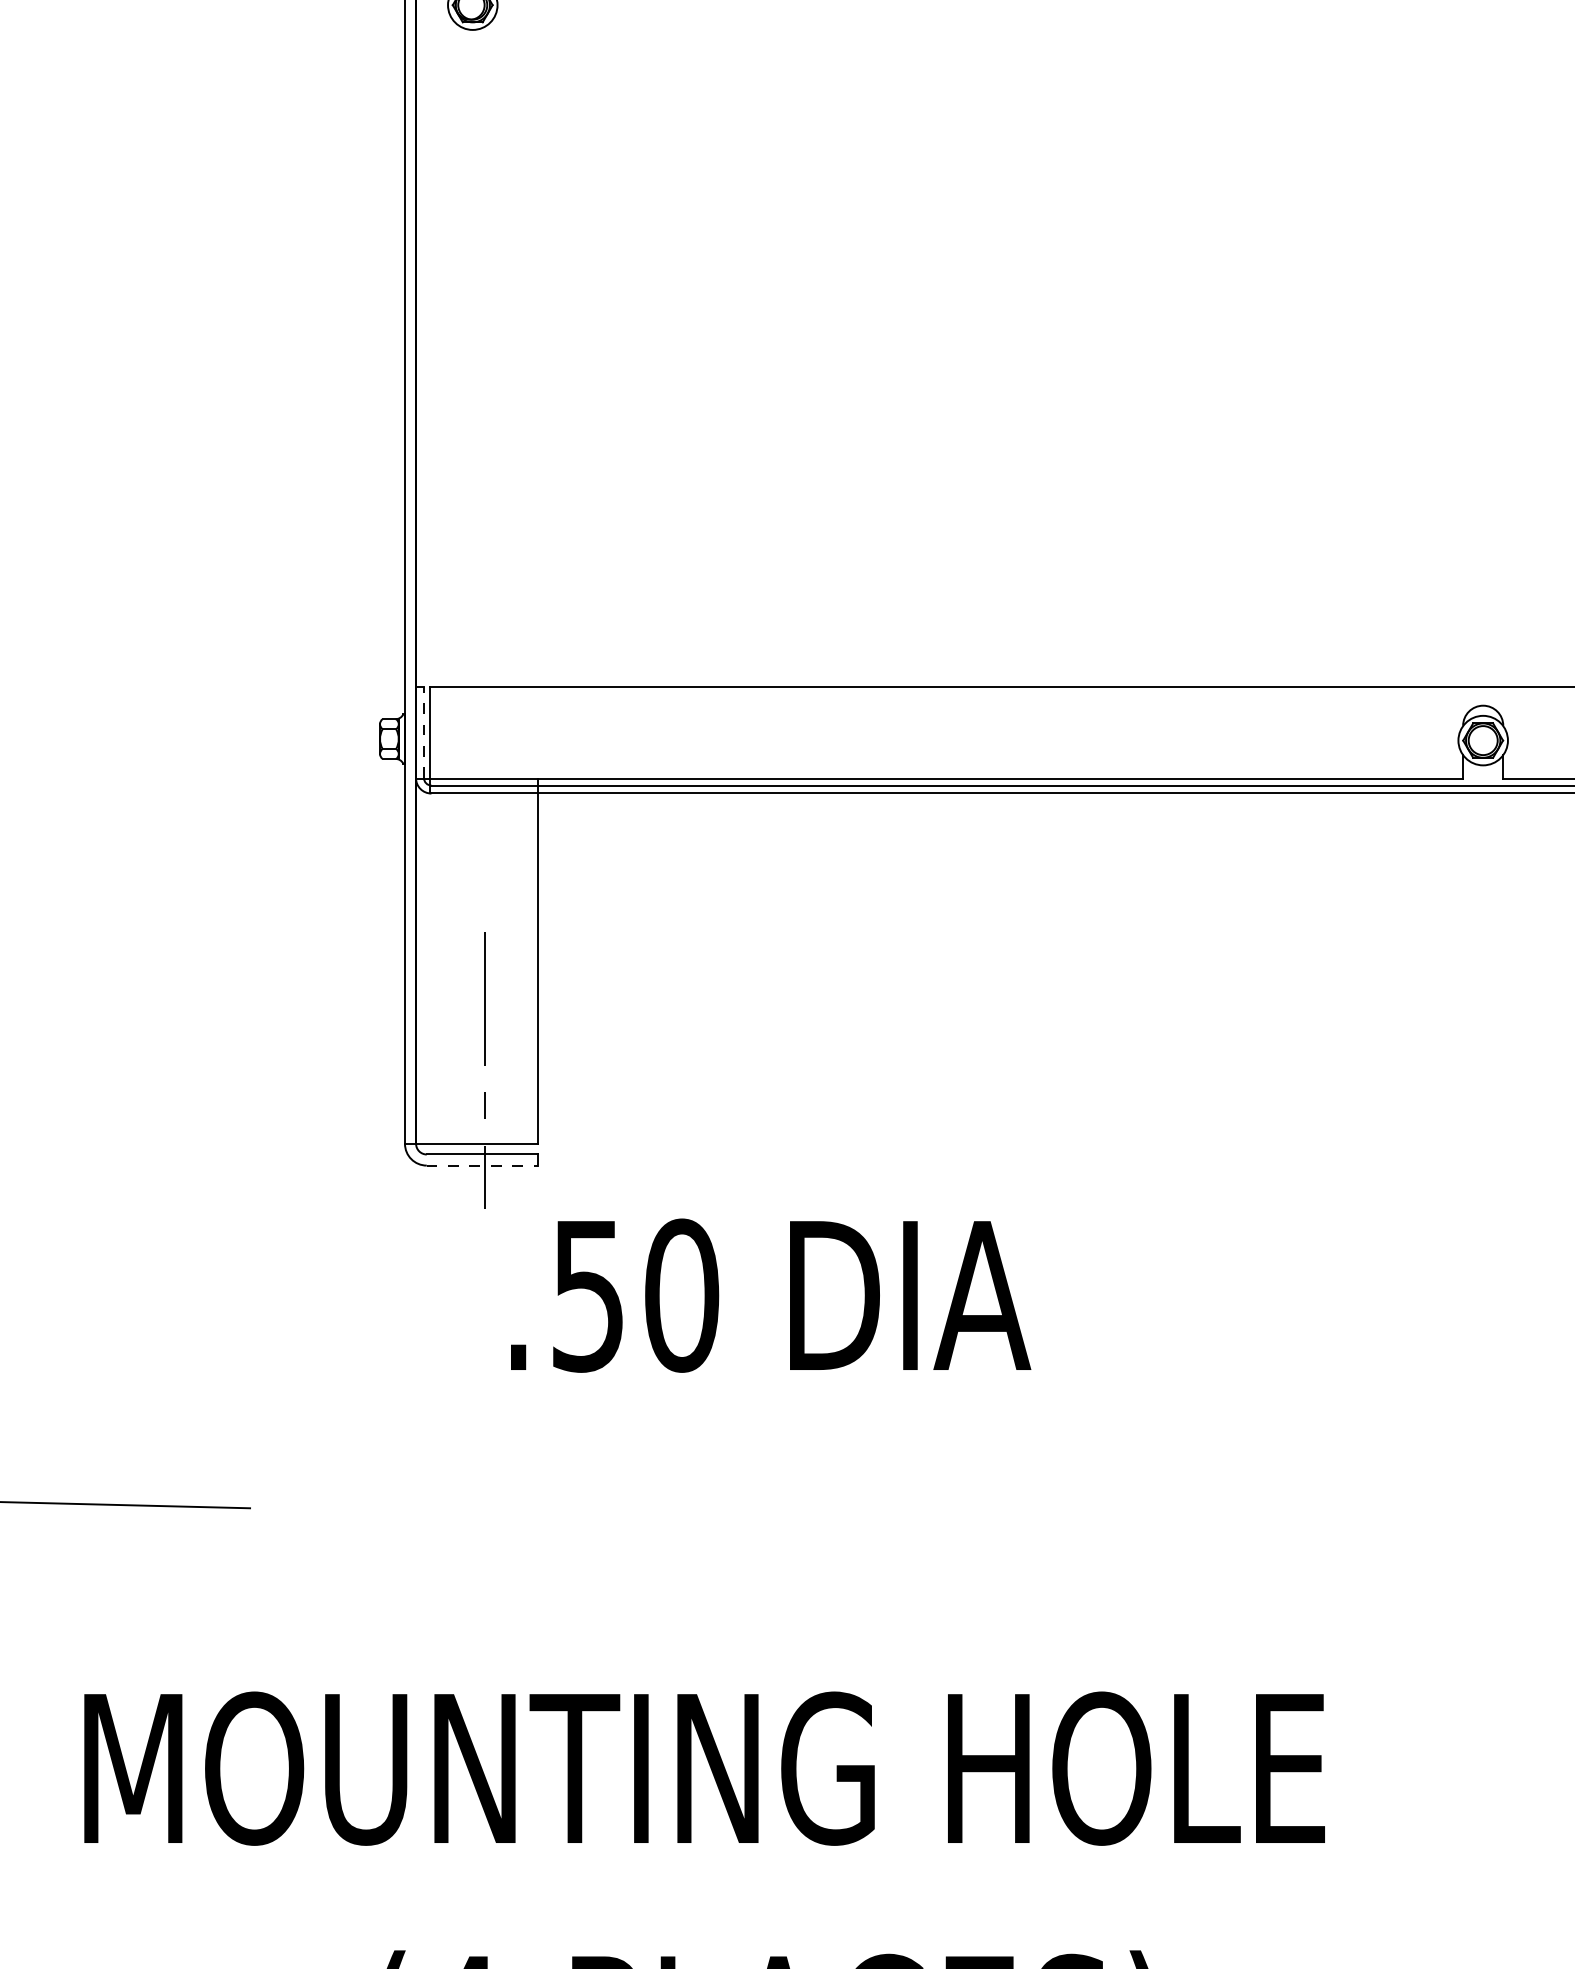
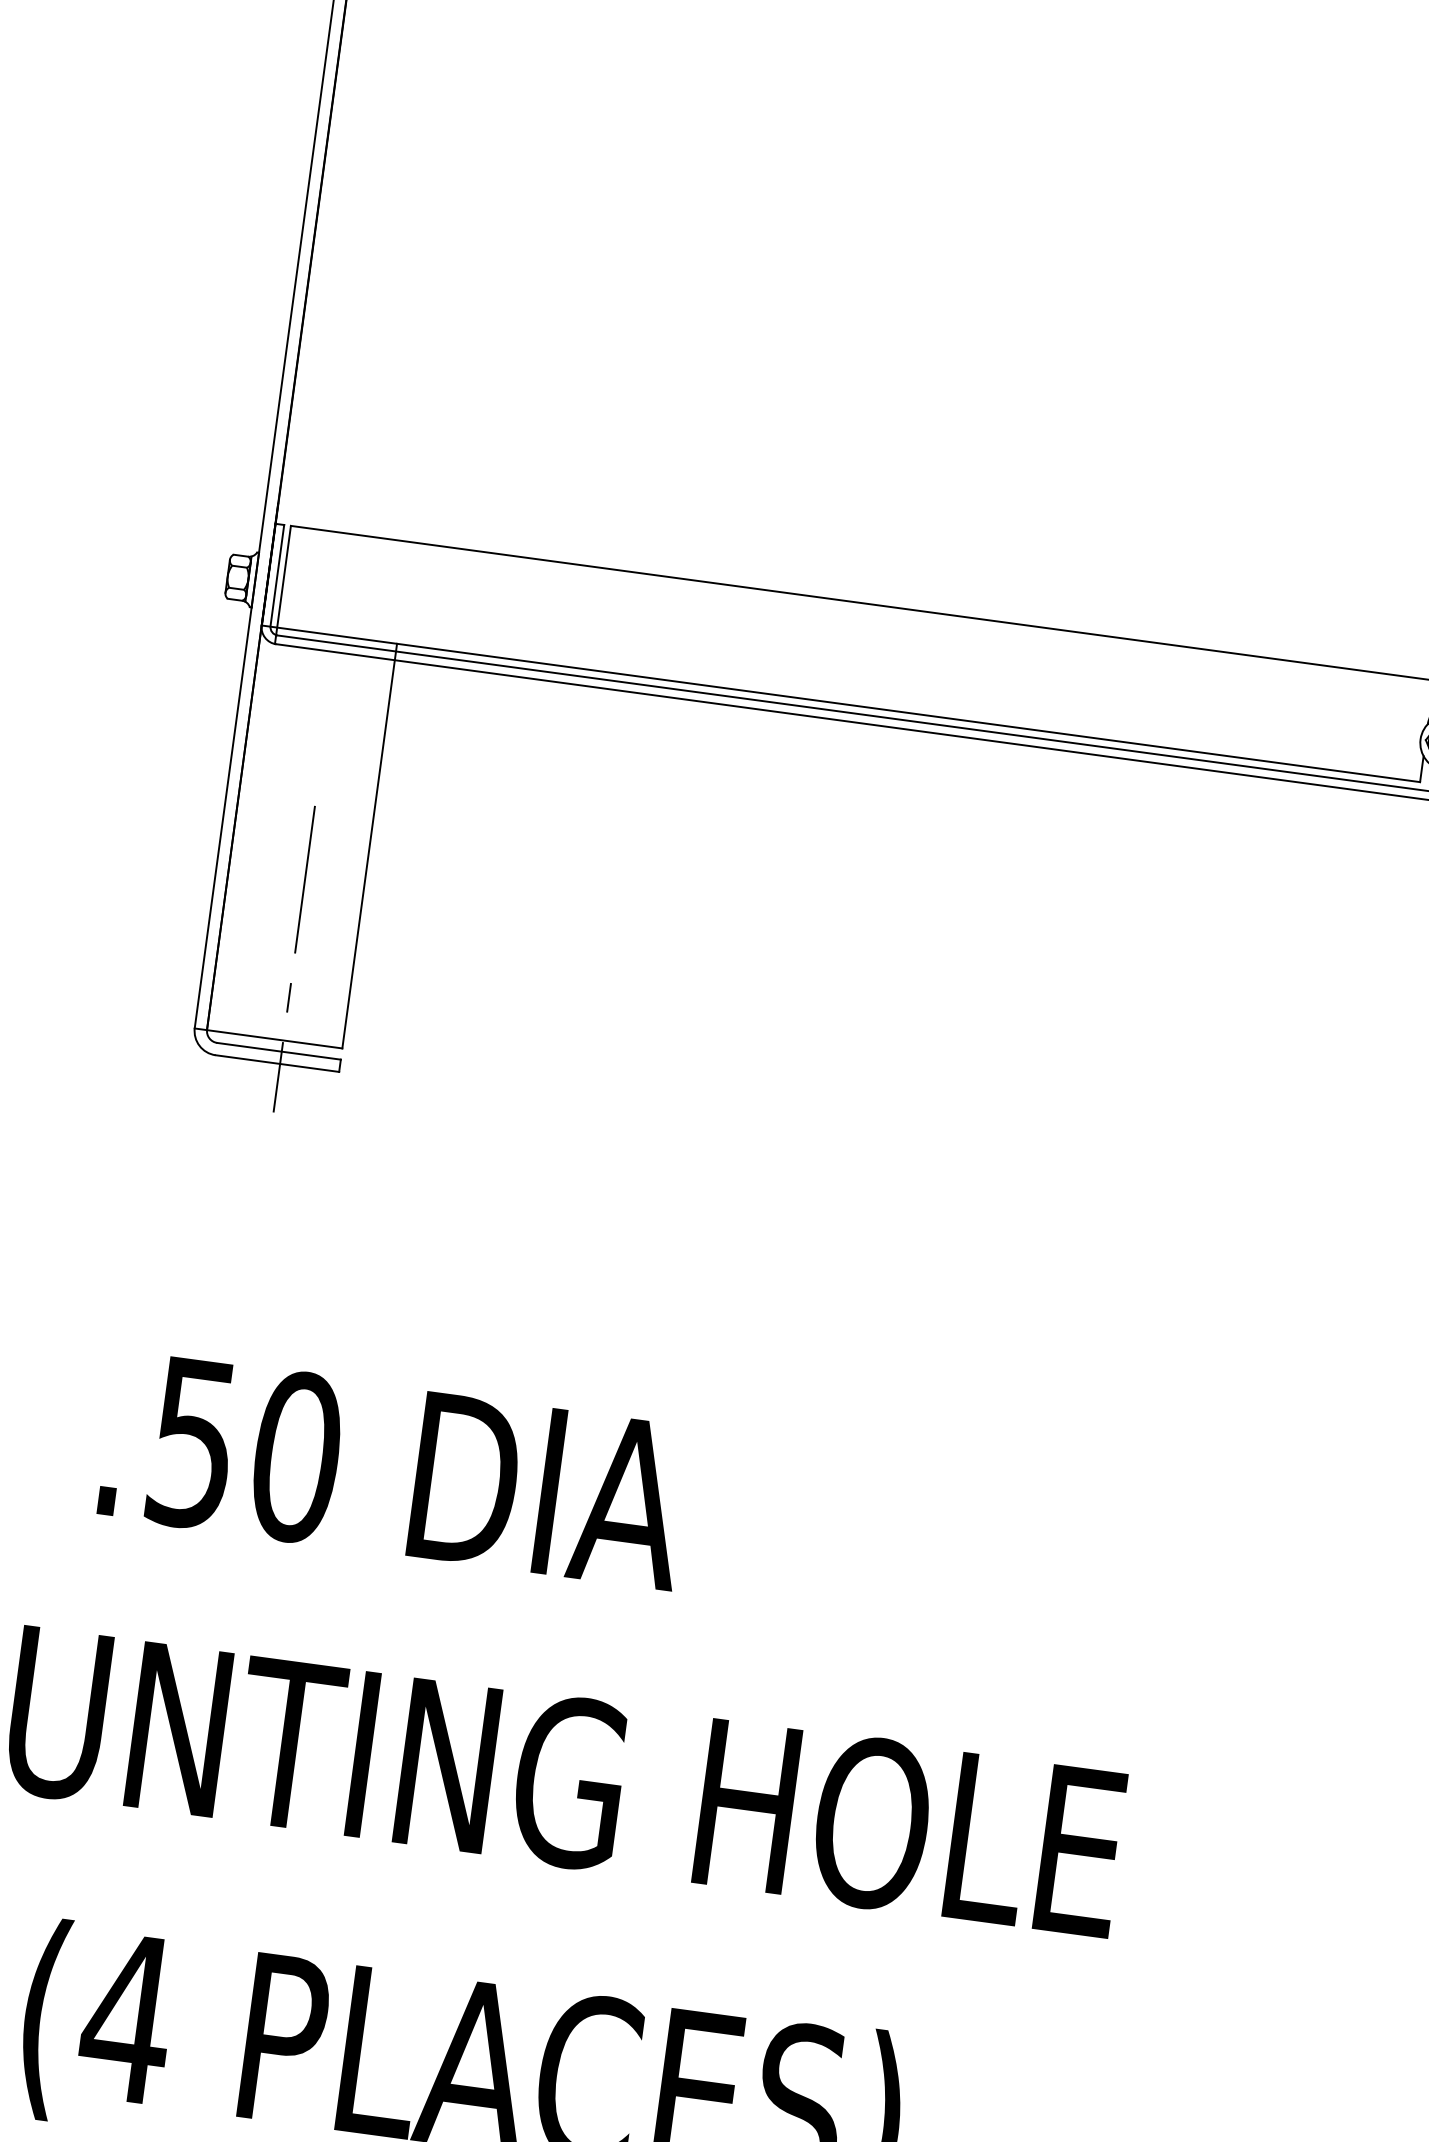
line: (424, 732) -> (277, 575), dashed -> solid
line: (482, 1165) -> (277, 1063), dashed -> solid
text: (771, 1295) -> (395, 1470), moved

